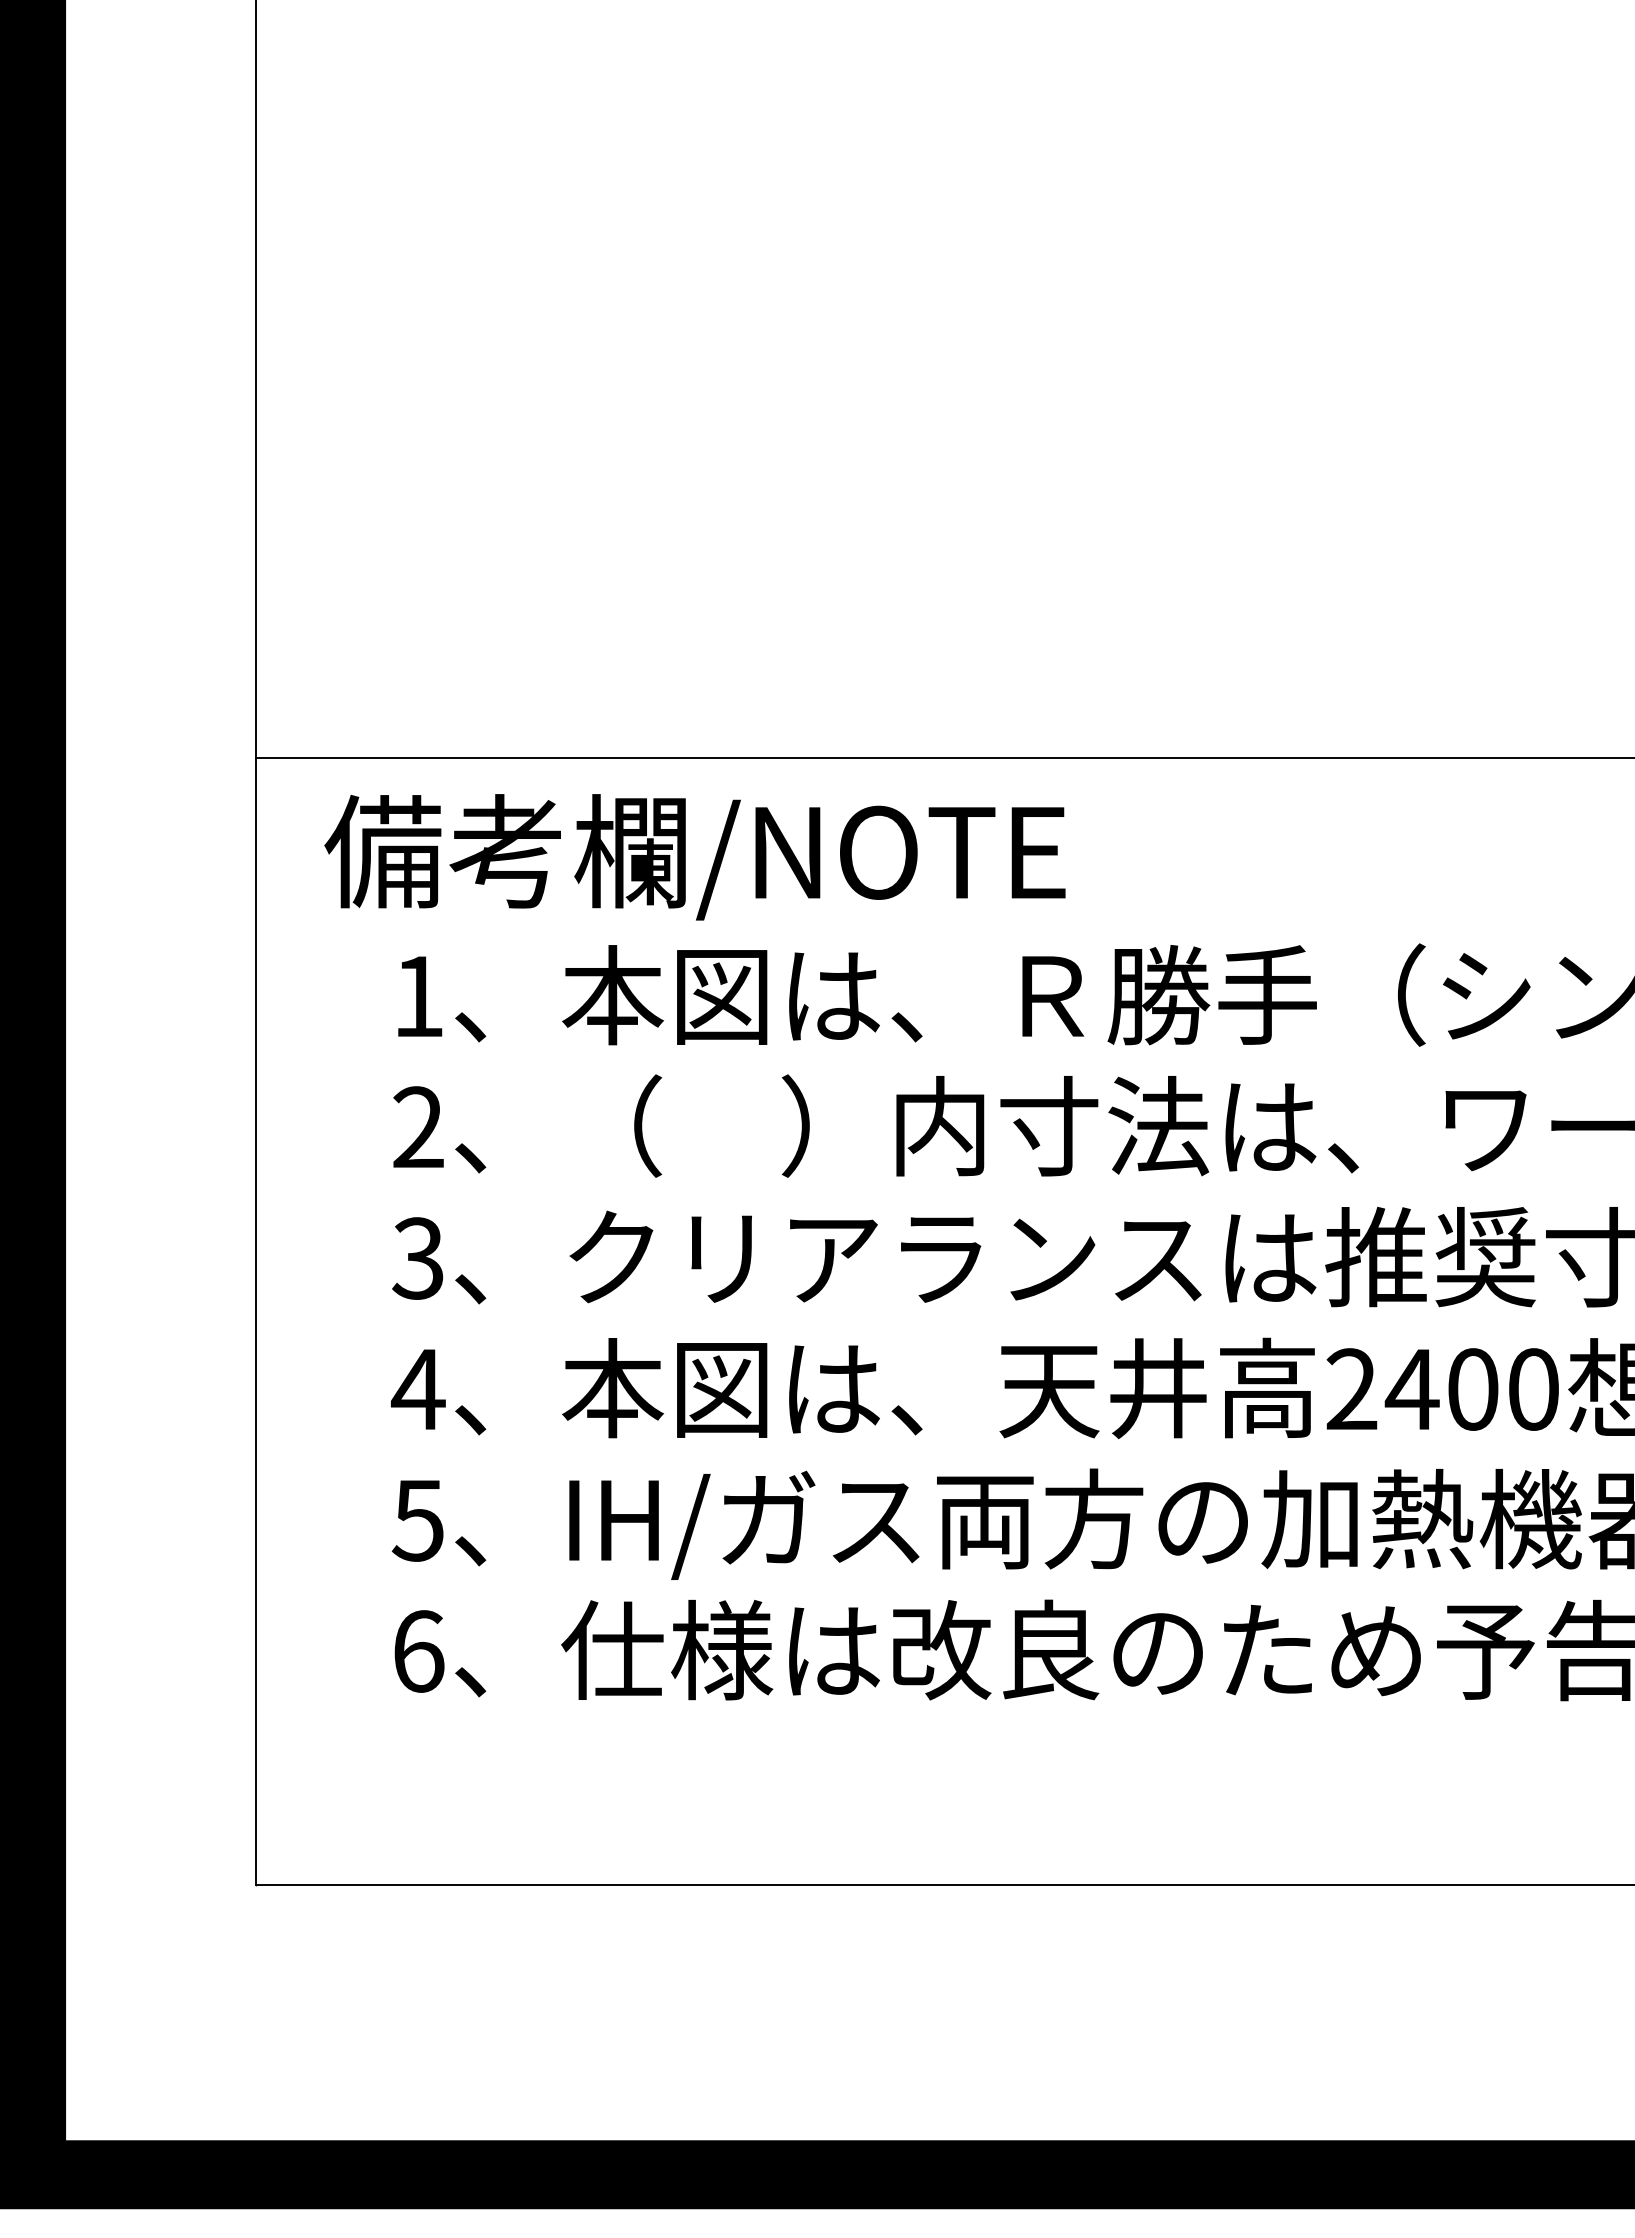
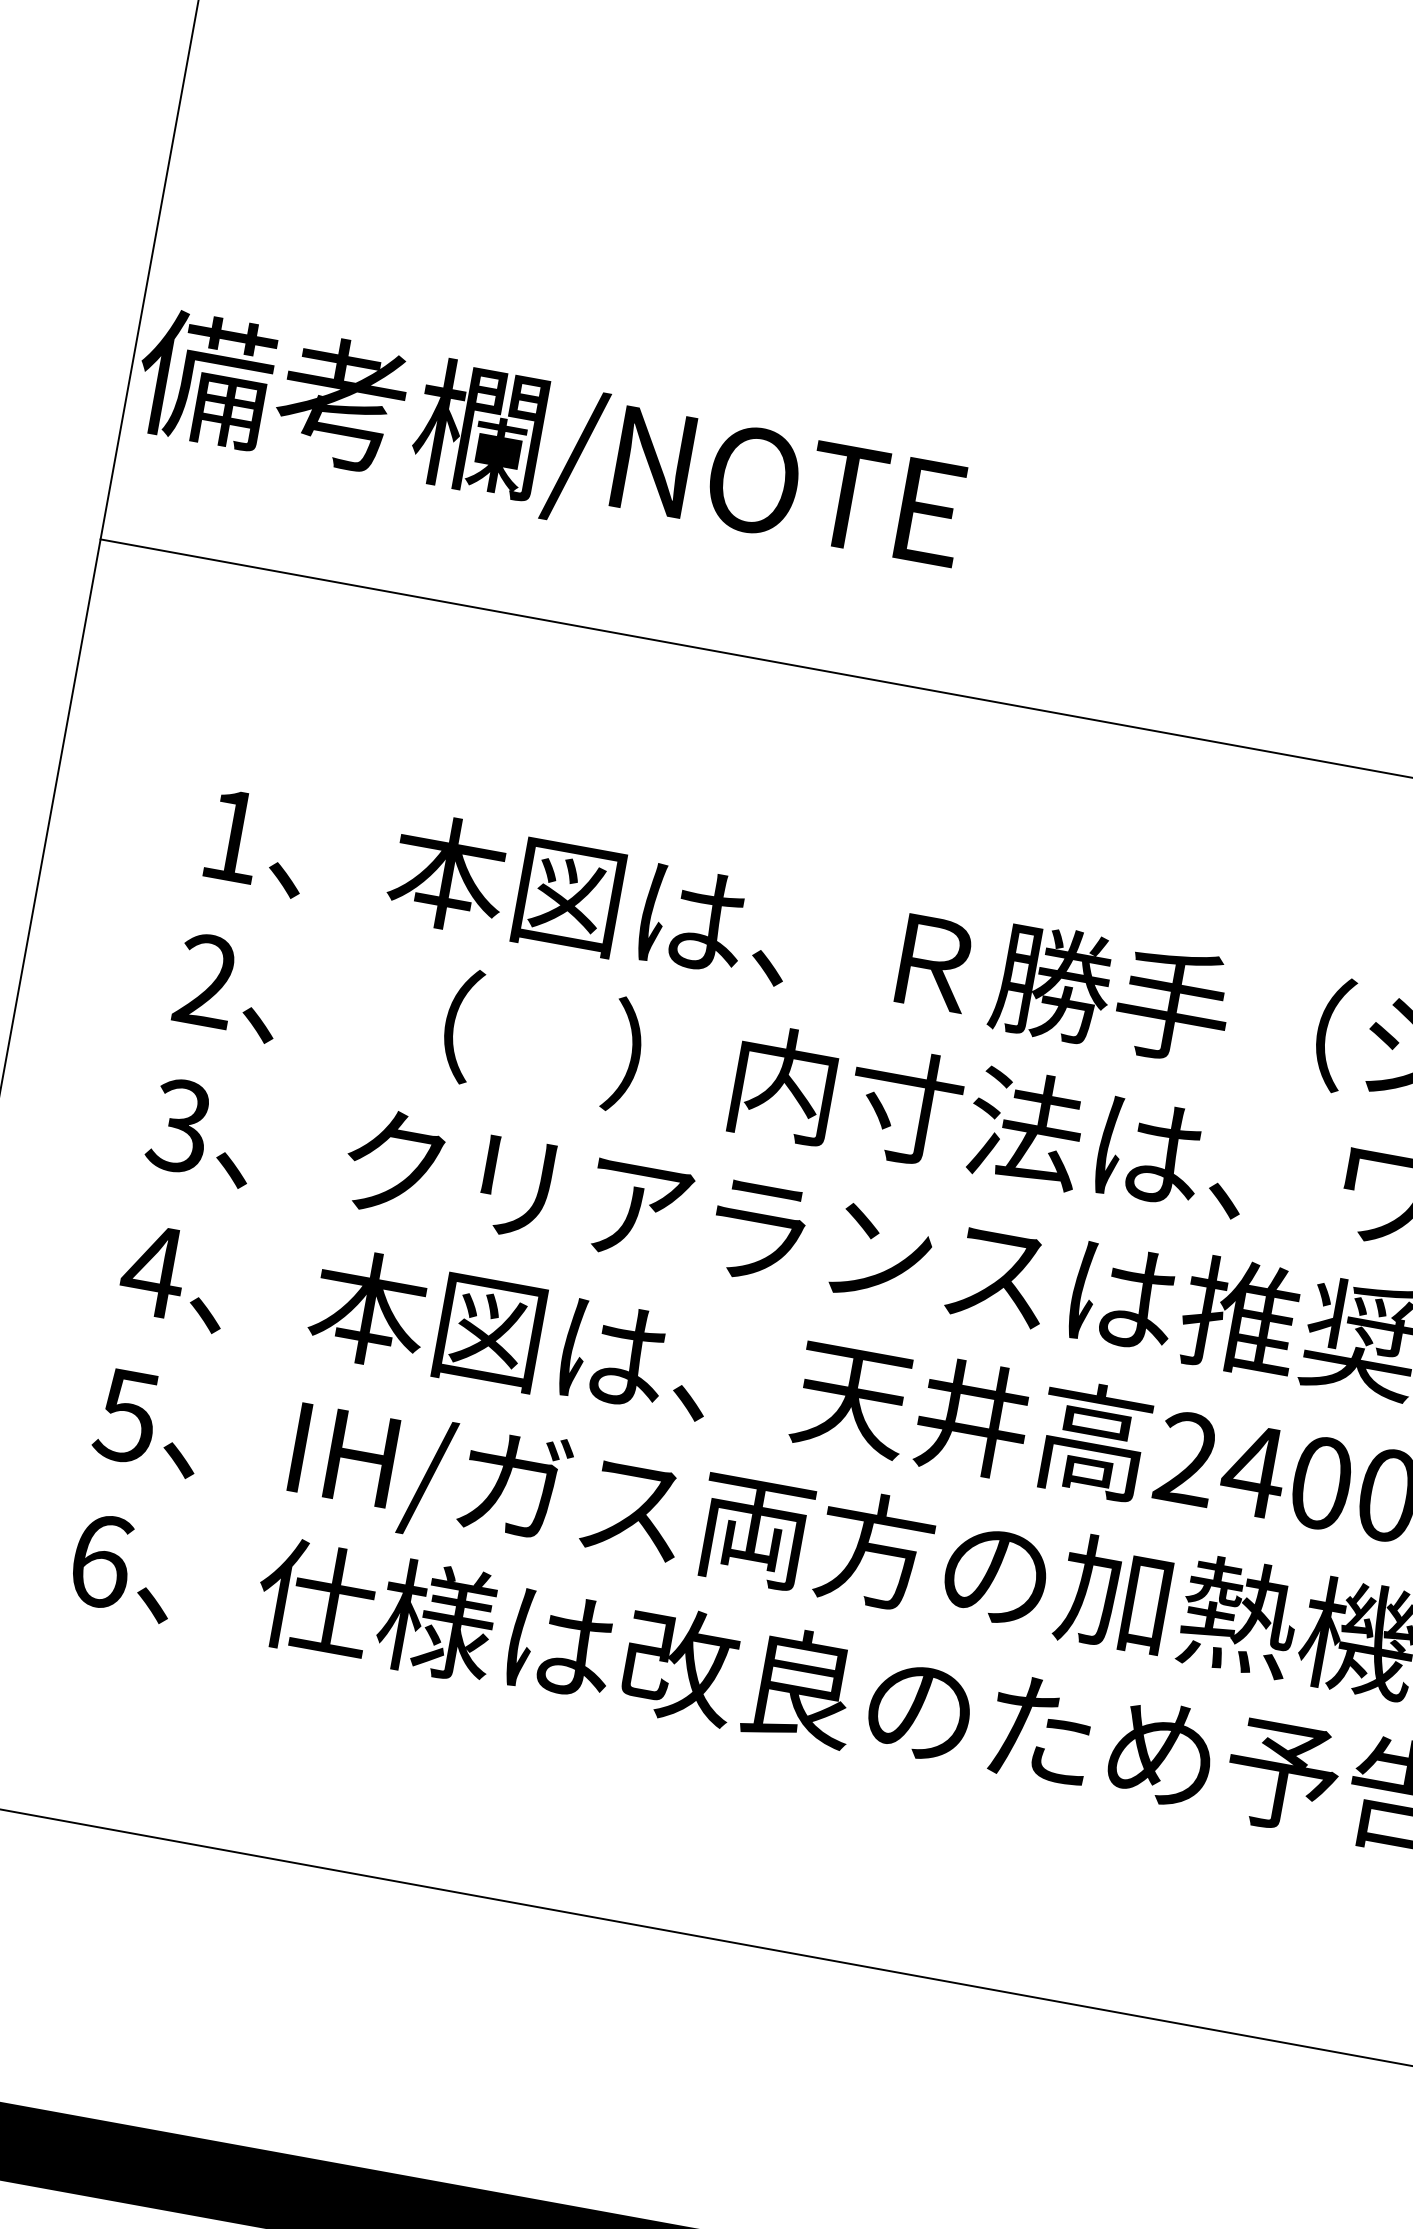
text: (694, 857) -> (549, 448), moved

